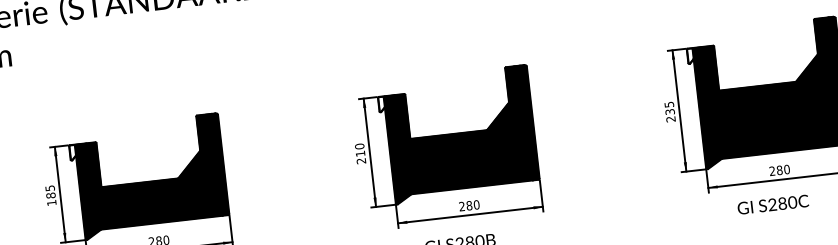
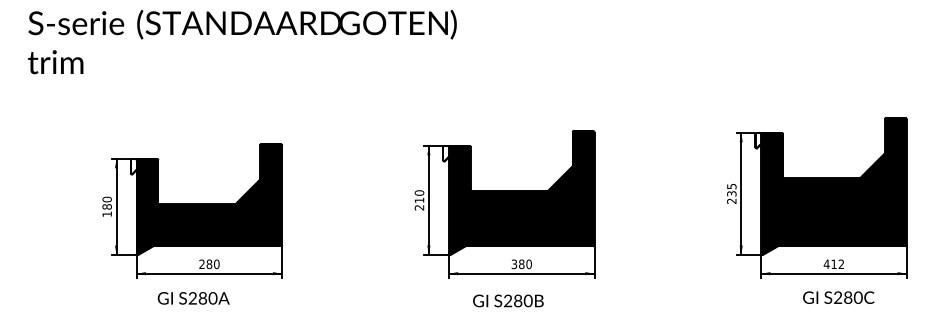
text: (779, 170) -> (833, 264), 280 -> 412
text: (49, 188) -> (106, 199), 185 -> 180
text: (772, 204) -> (838, 297), moved
text: (462, 206) -> (514, 264), 280 -> 380

